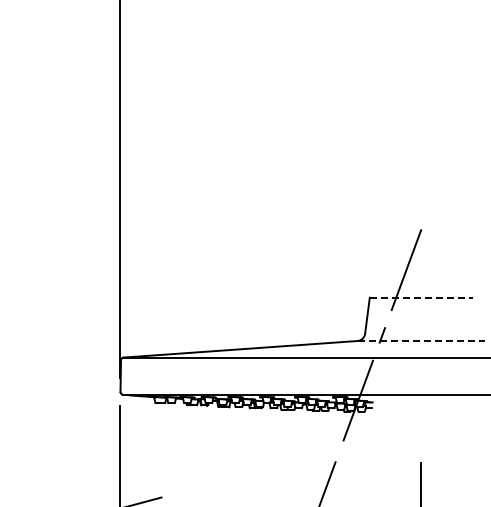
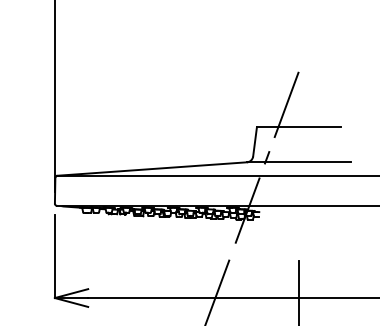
line: (421, 297) -> (298, 127), dashed -> solid
line: (421, 341) -> (298, 162), dashed -> solid

